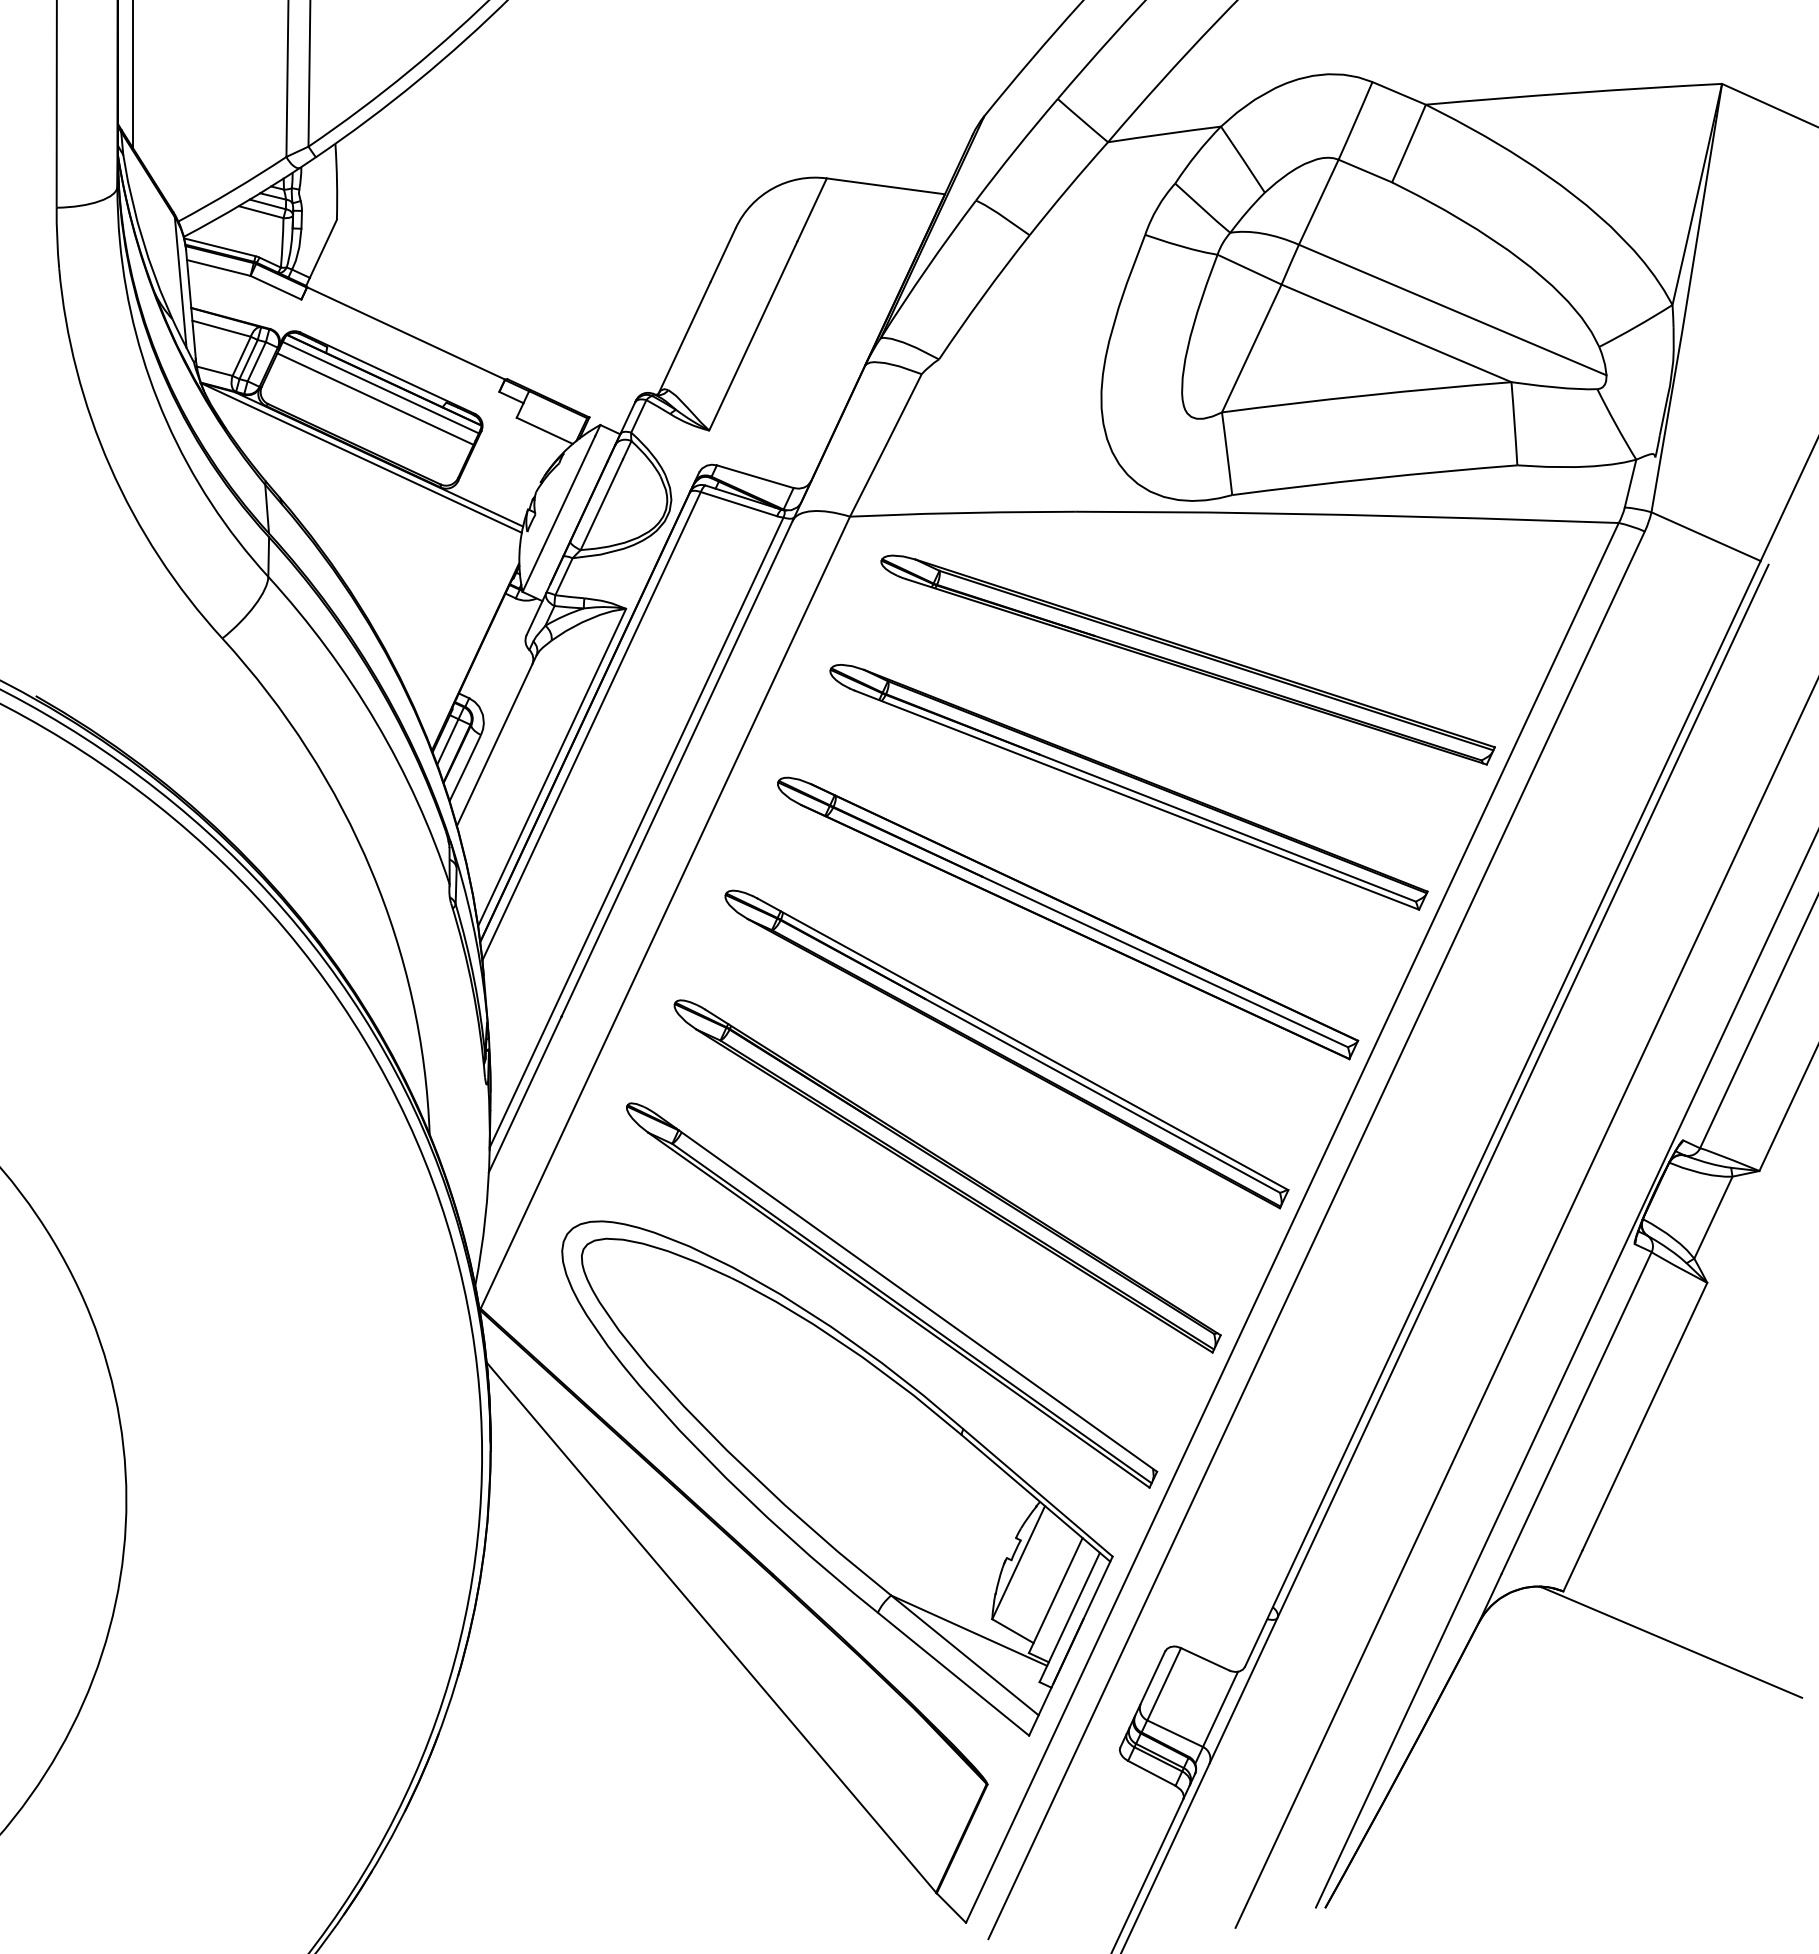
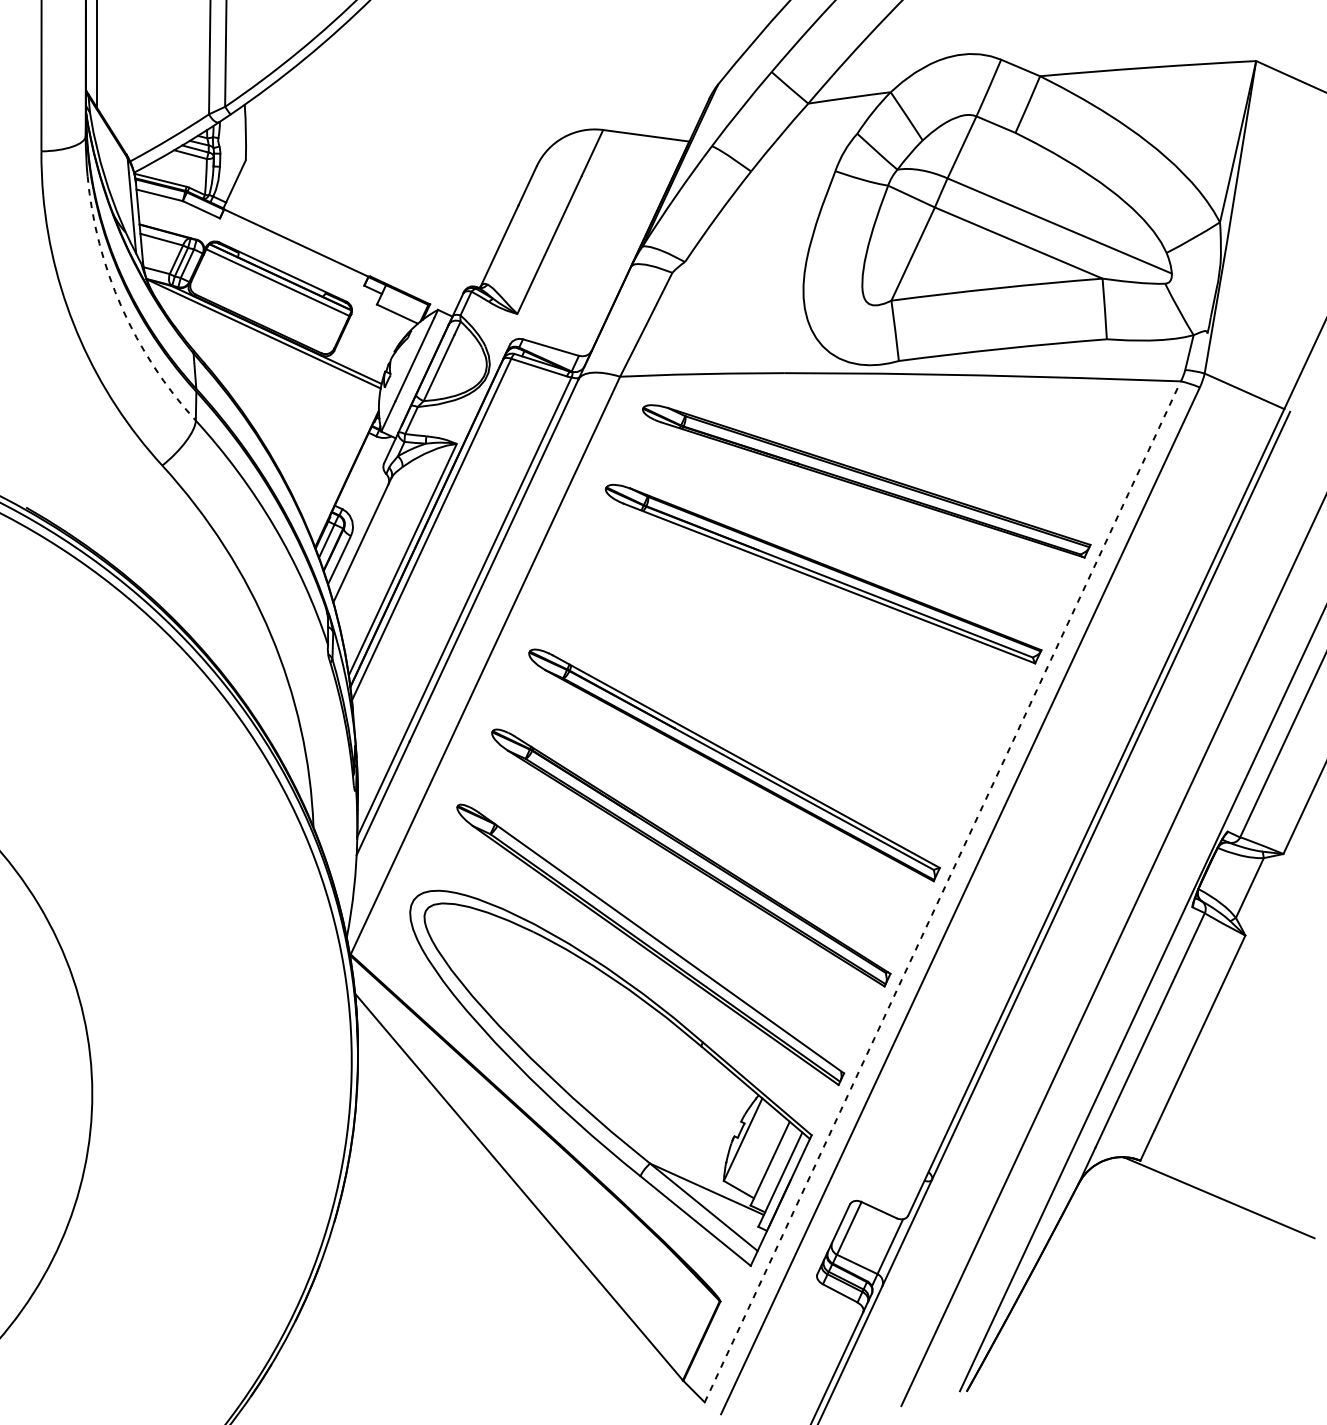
line: (375, 398) -> (274, 290), removed
arc: (166, 421) -> (121, 307), solid -> dashed
part: (1068, 918) -> (779, 669), removed
line: (1292, 1222) -> (942, 891), solid -> dashed

